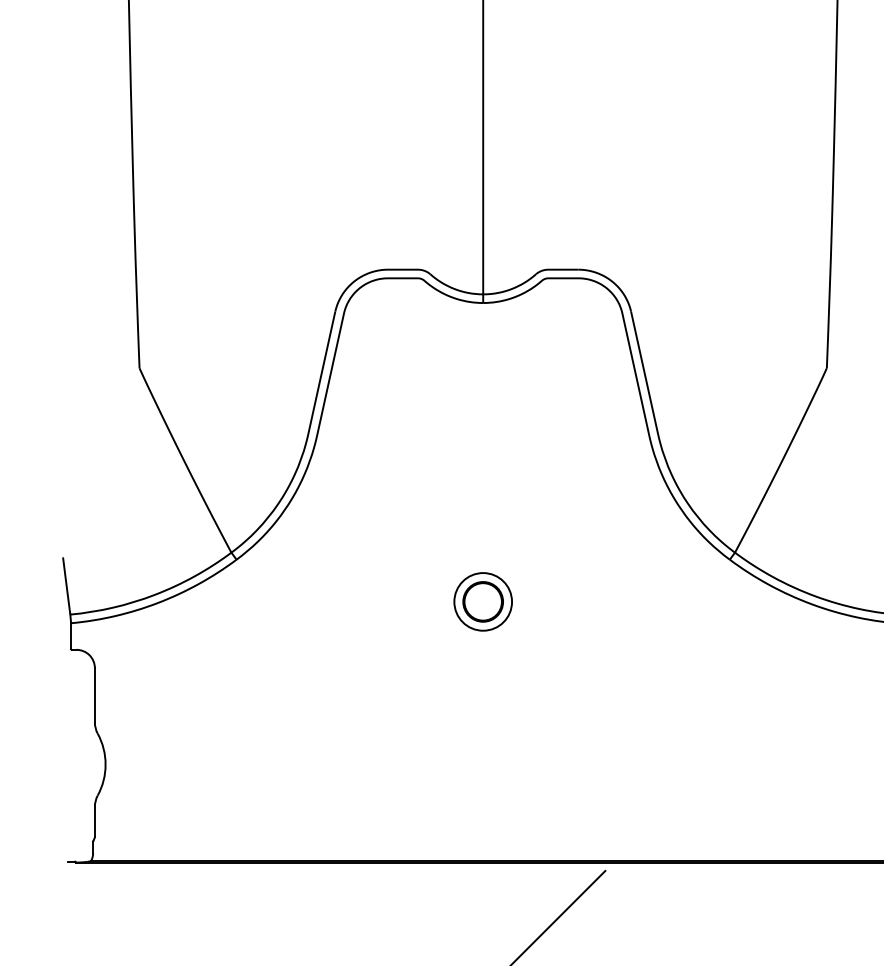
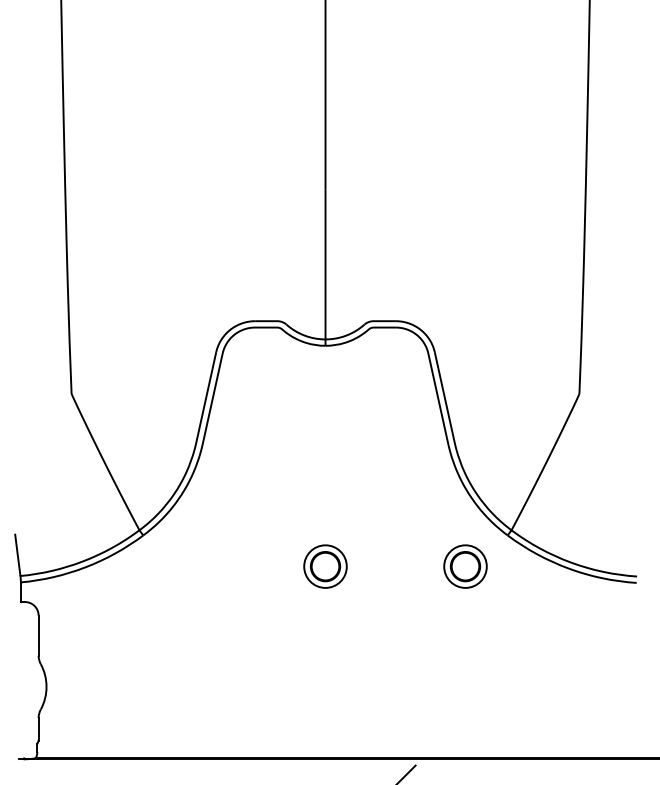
part: (672, 601) -> (465, 566), added

